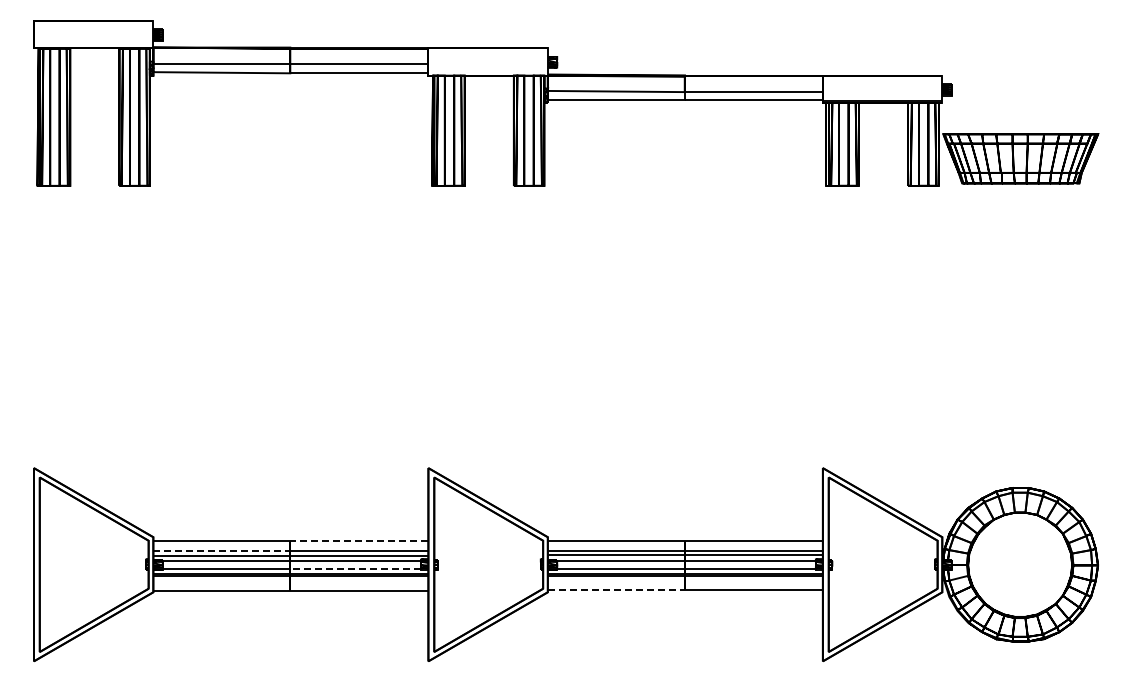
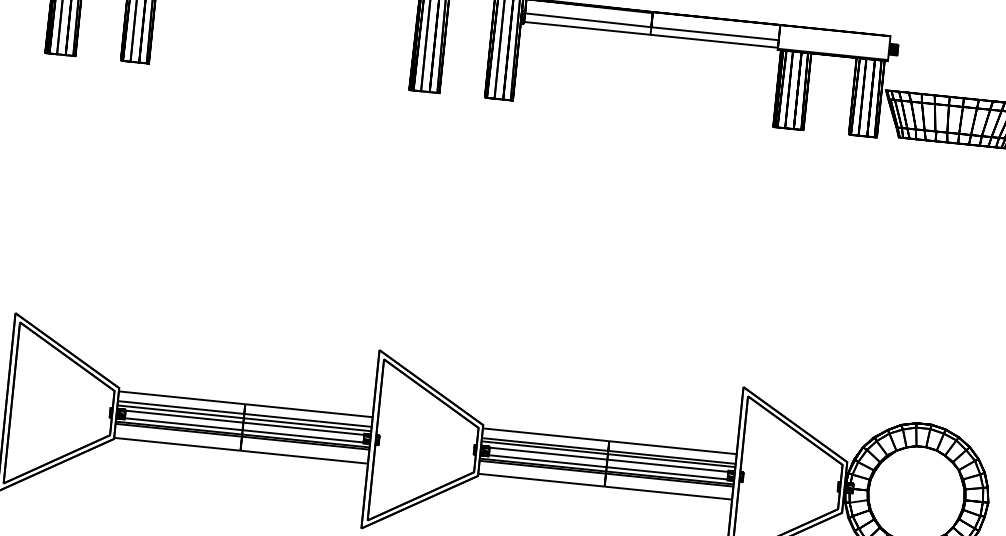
line: (358, 540) -> (308, 410), dashed -> solid
line: (222, 551) -> (181, 407), dashed -> solid
line: (350, 568) -> (298, 435), dashed -> solid
line: (616, 589) -> (541, 479), dashed -> solid

